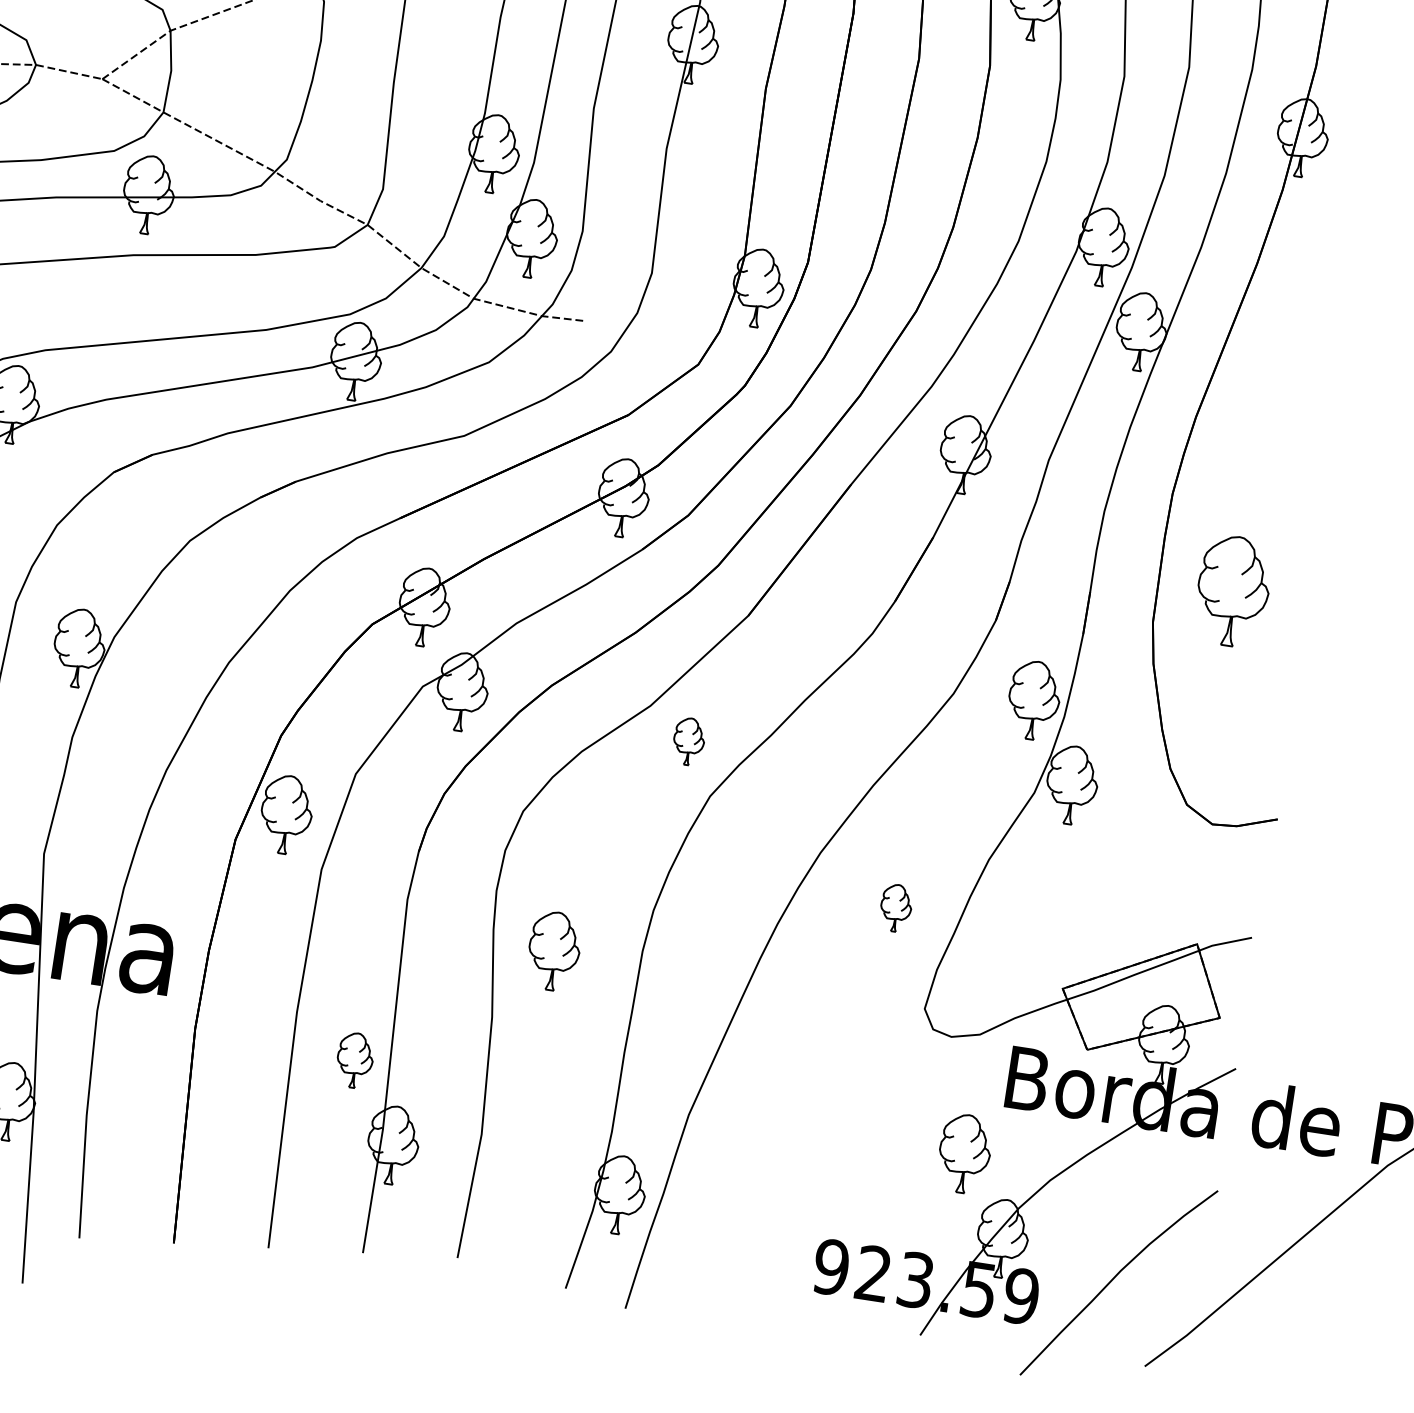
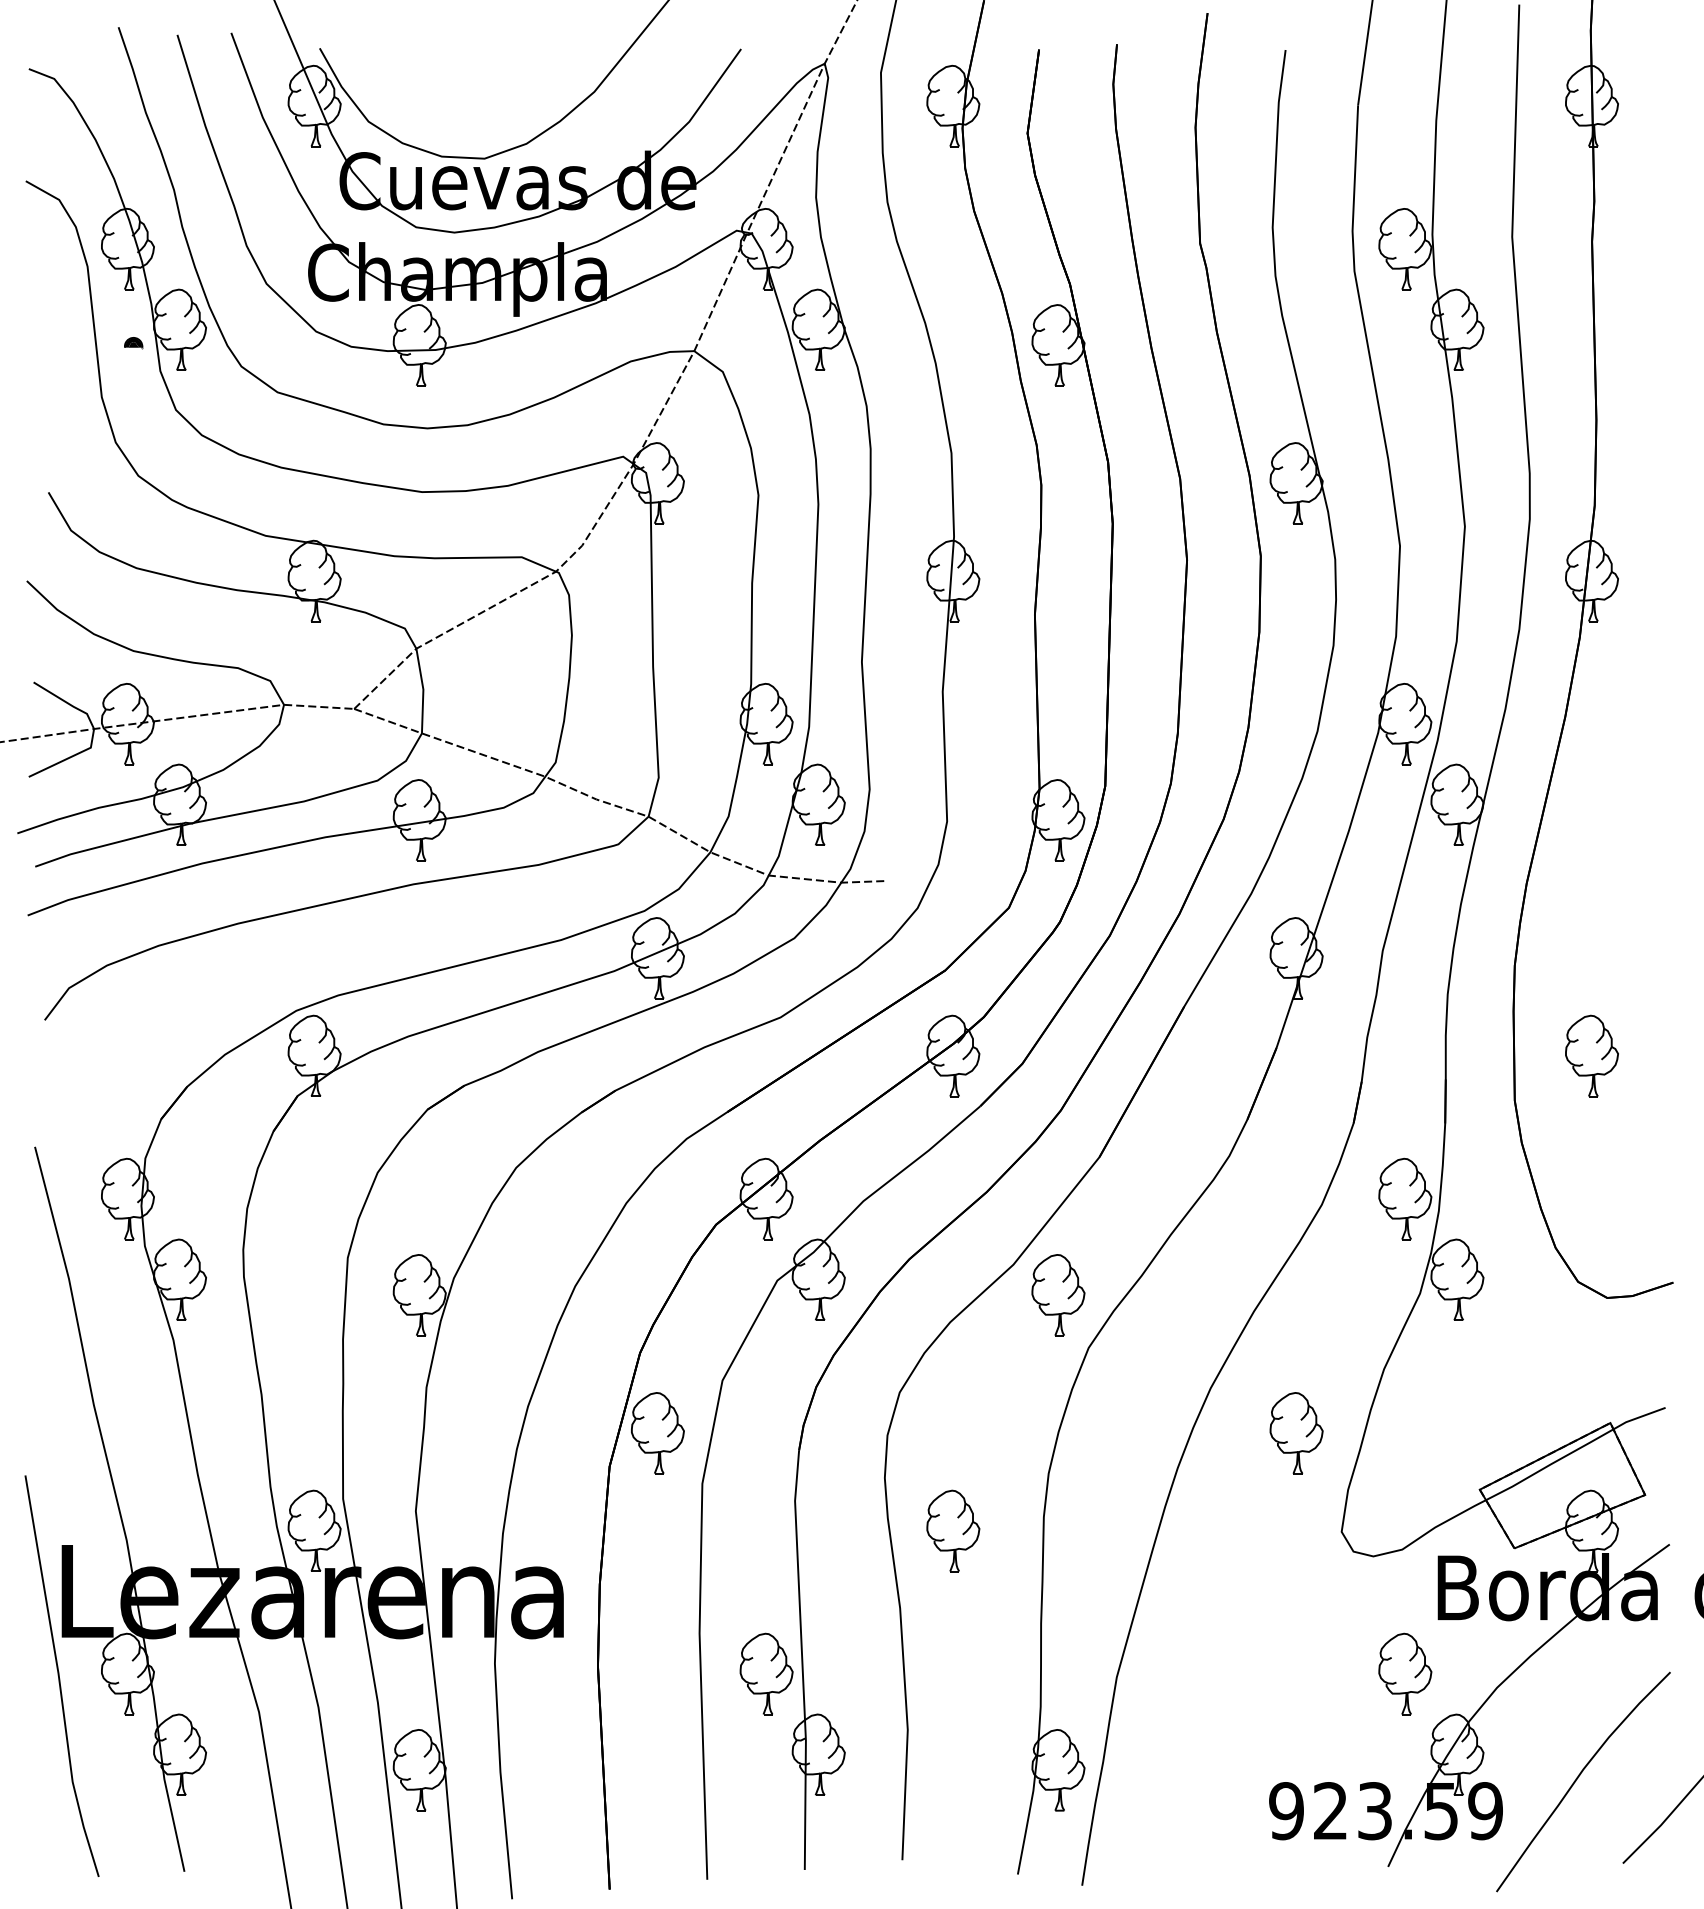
part: (1232, 590) -> (1591, 1055), size x0.71
part: (688, 741) -> (1058, 1295), size x1.67
part: (895, 908) -> (1296, 1433), size x1.67
part: (355, 1060) -> (766, 1673), size x1.43

